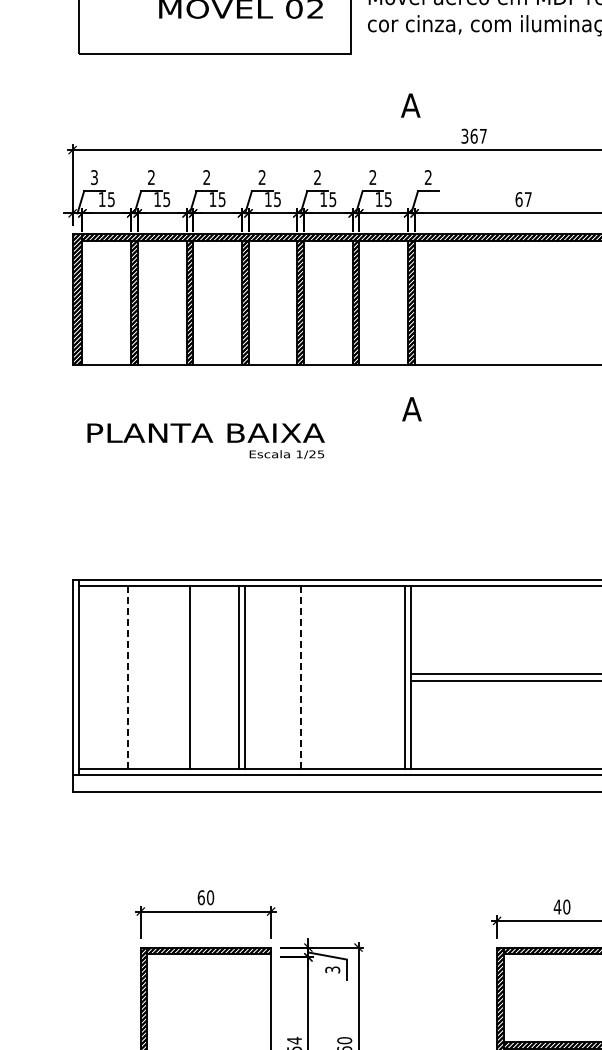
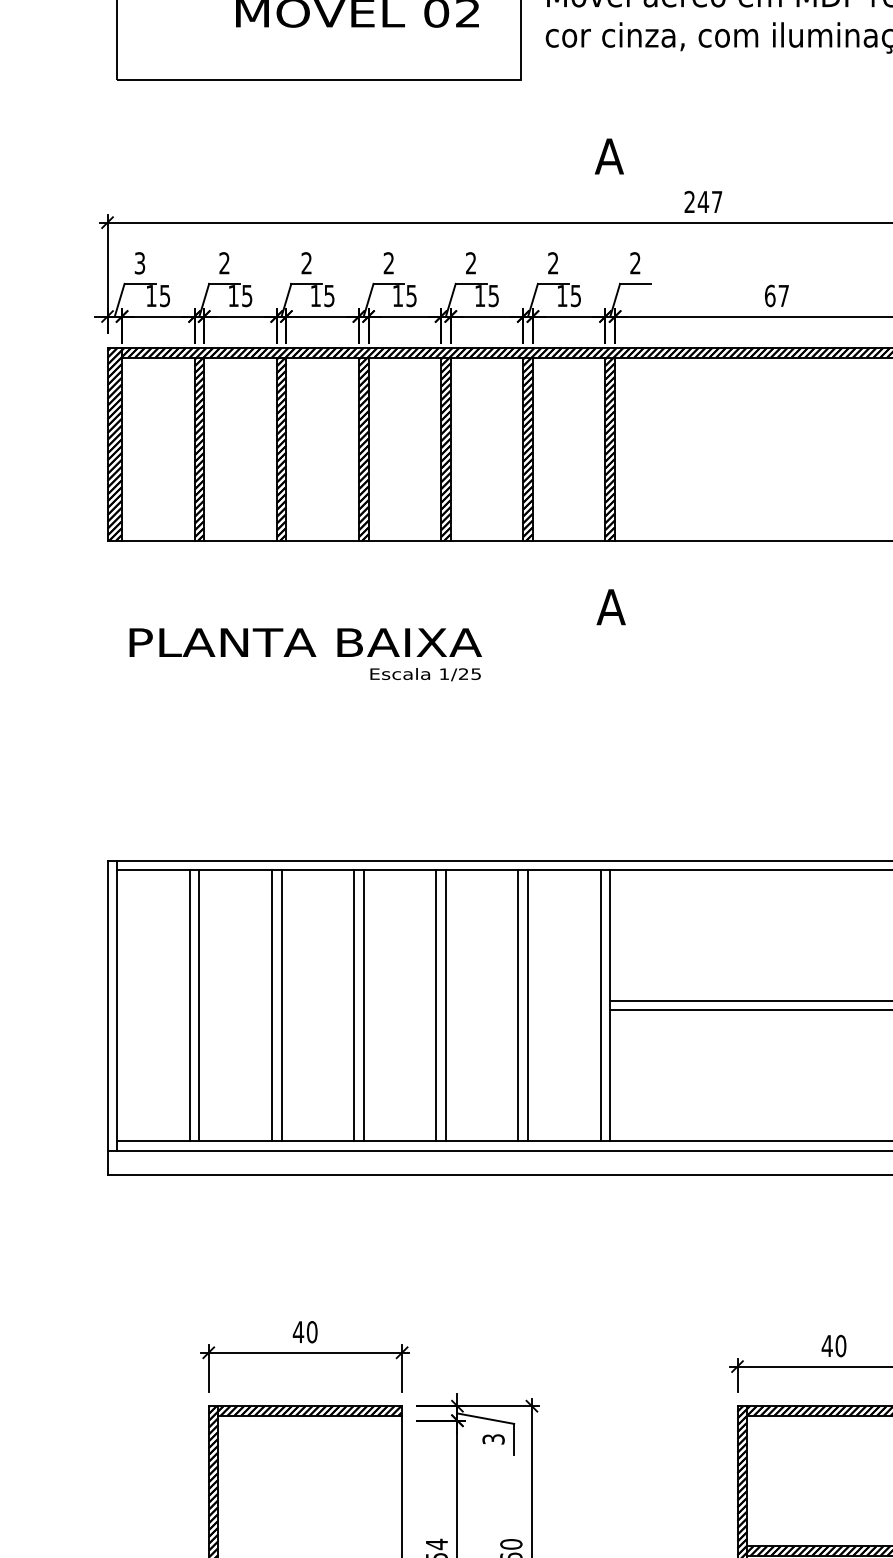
text: (469, 135) -> (696, 200), 367 -> 247
line: (134, 677) -> (199, 1005), added
line: (183, 677) -> (272, 1005), added
line: (294, 677) -> (436, 1005), added
line: (349, 677) -> (518, 1005), added
line: (356, 677) -> (528, 1005), added
line: (128, 678) -> (190, 1006), dashed -> solid
line: (300, 678) -> (445, 1006), dashed -> solid
text: (201, 897) -> (298, 1331), 60 -> 40

